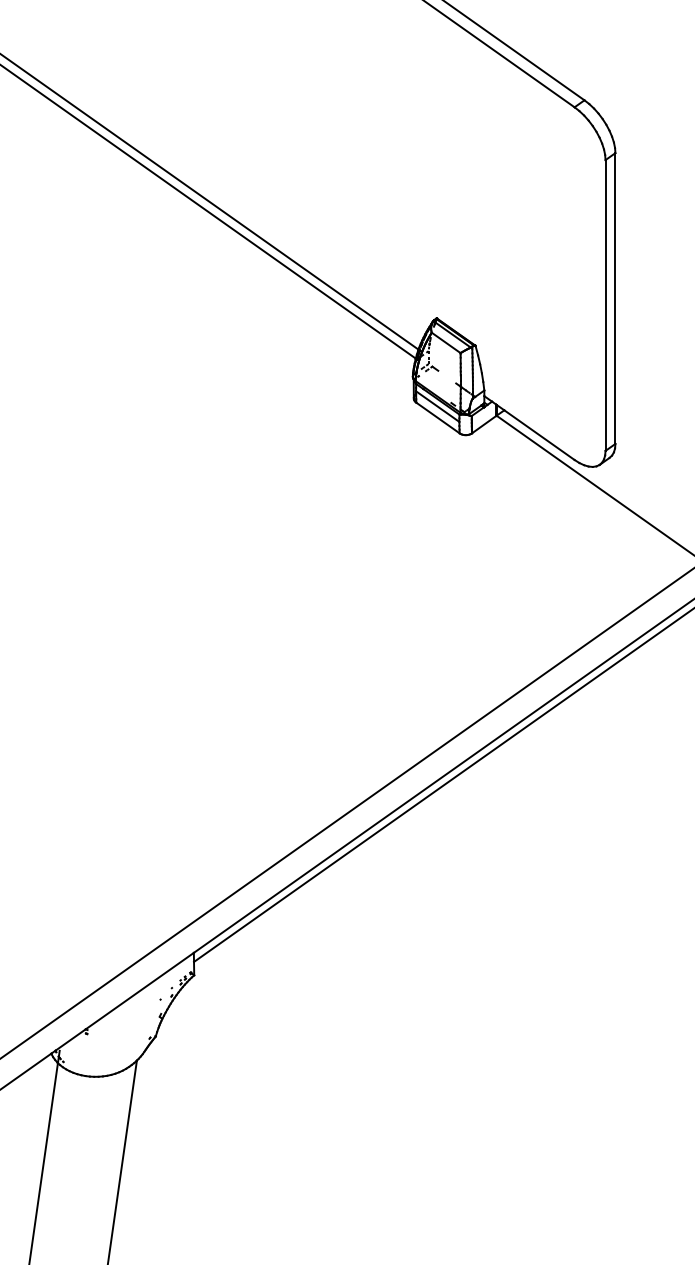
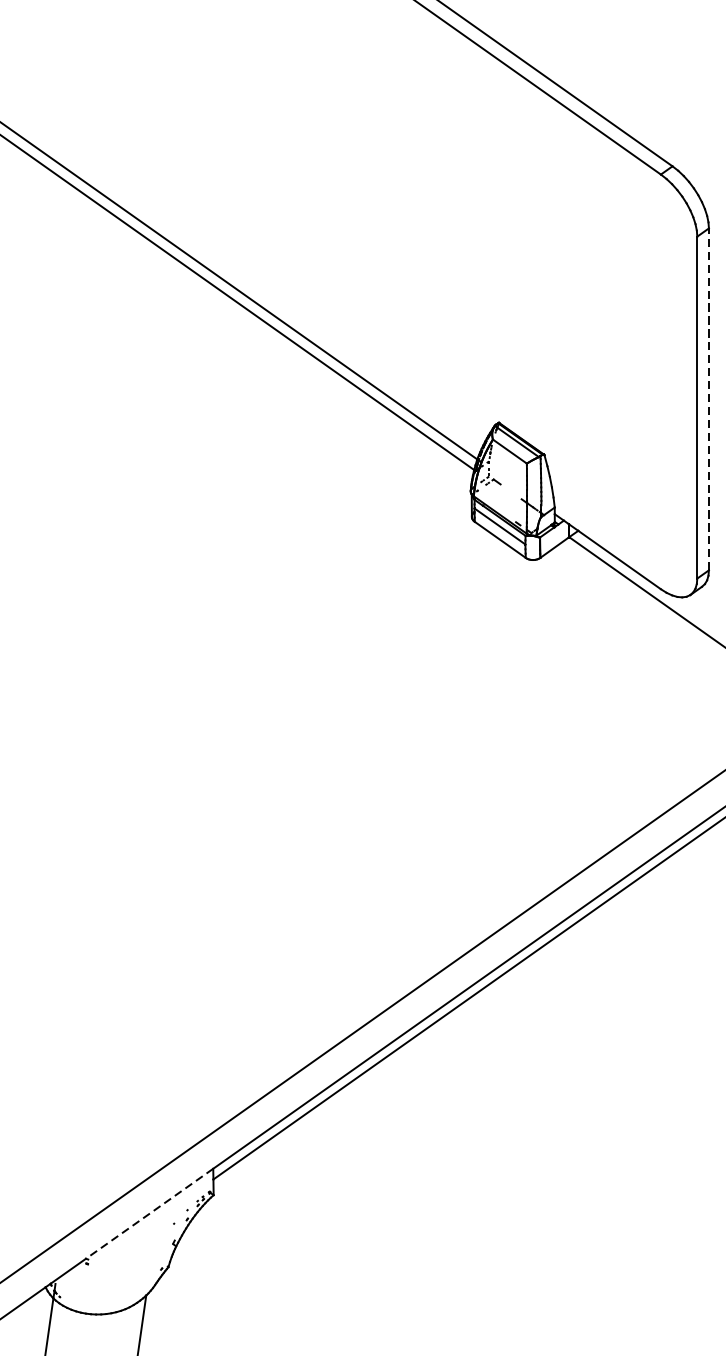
line: (615, 298) -> (709, 399), solid -> dashed
line: (139, 991) -> (149, 1214), solid -> dashed

